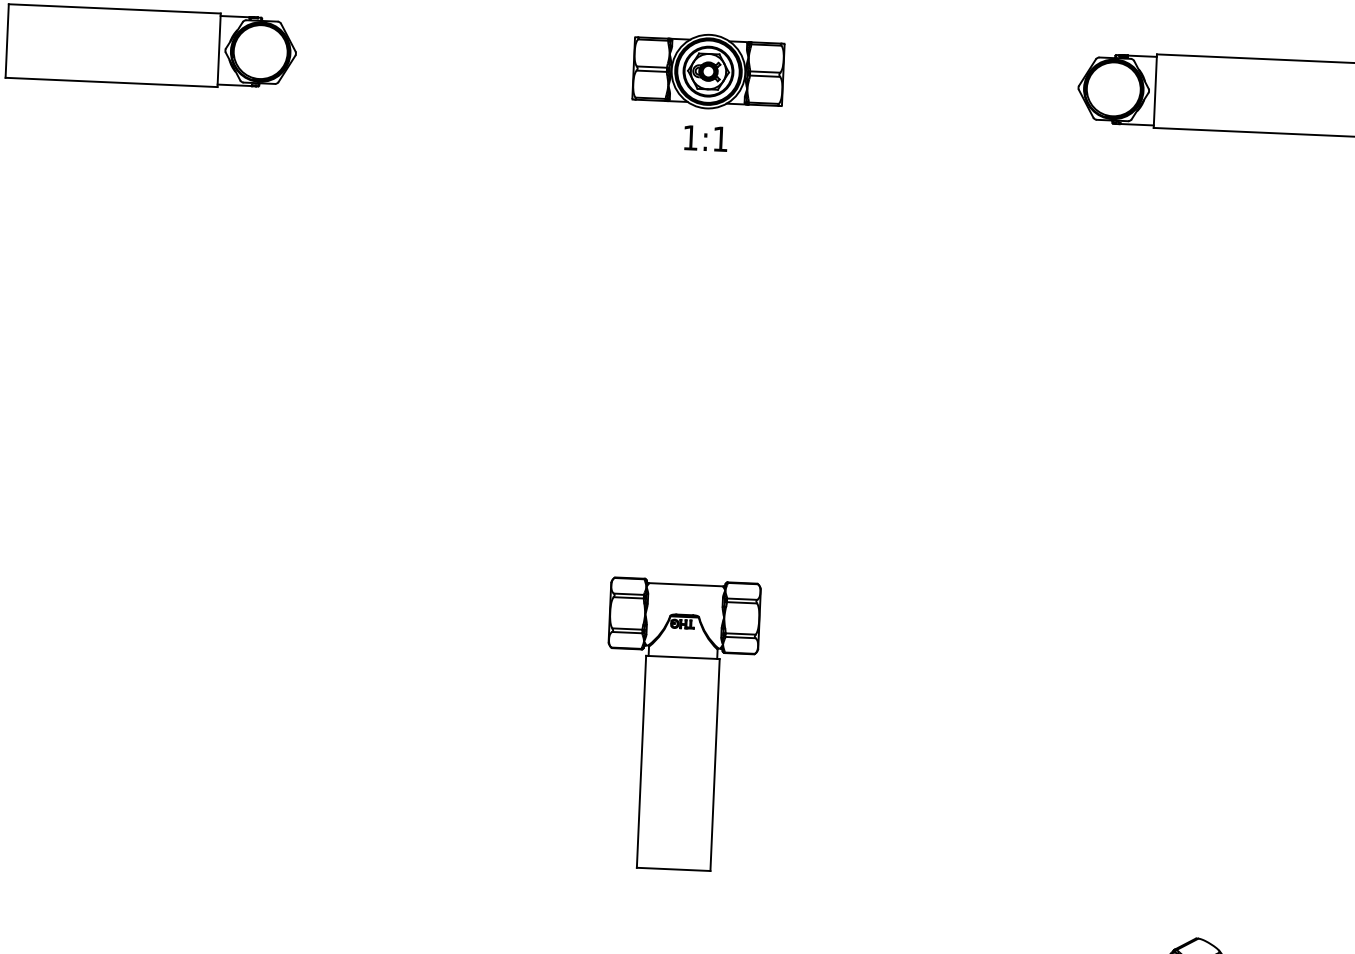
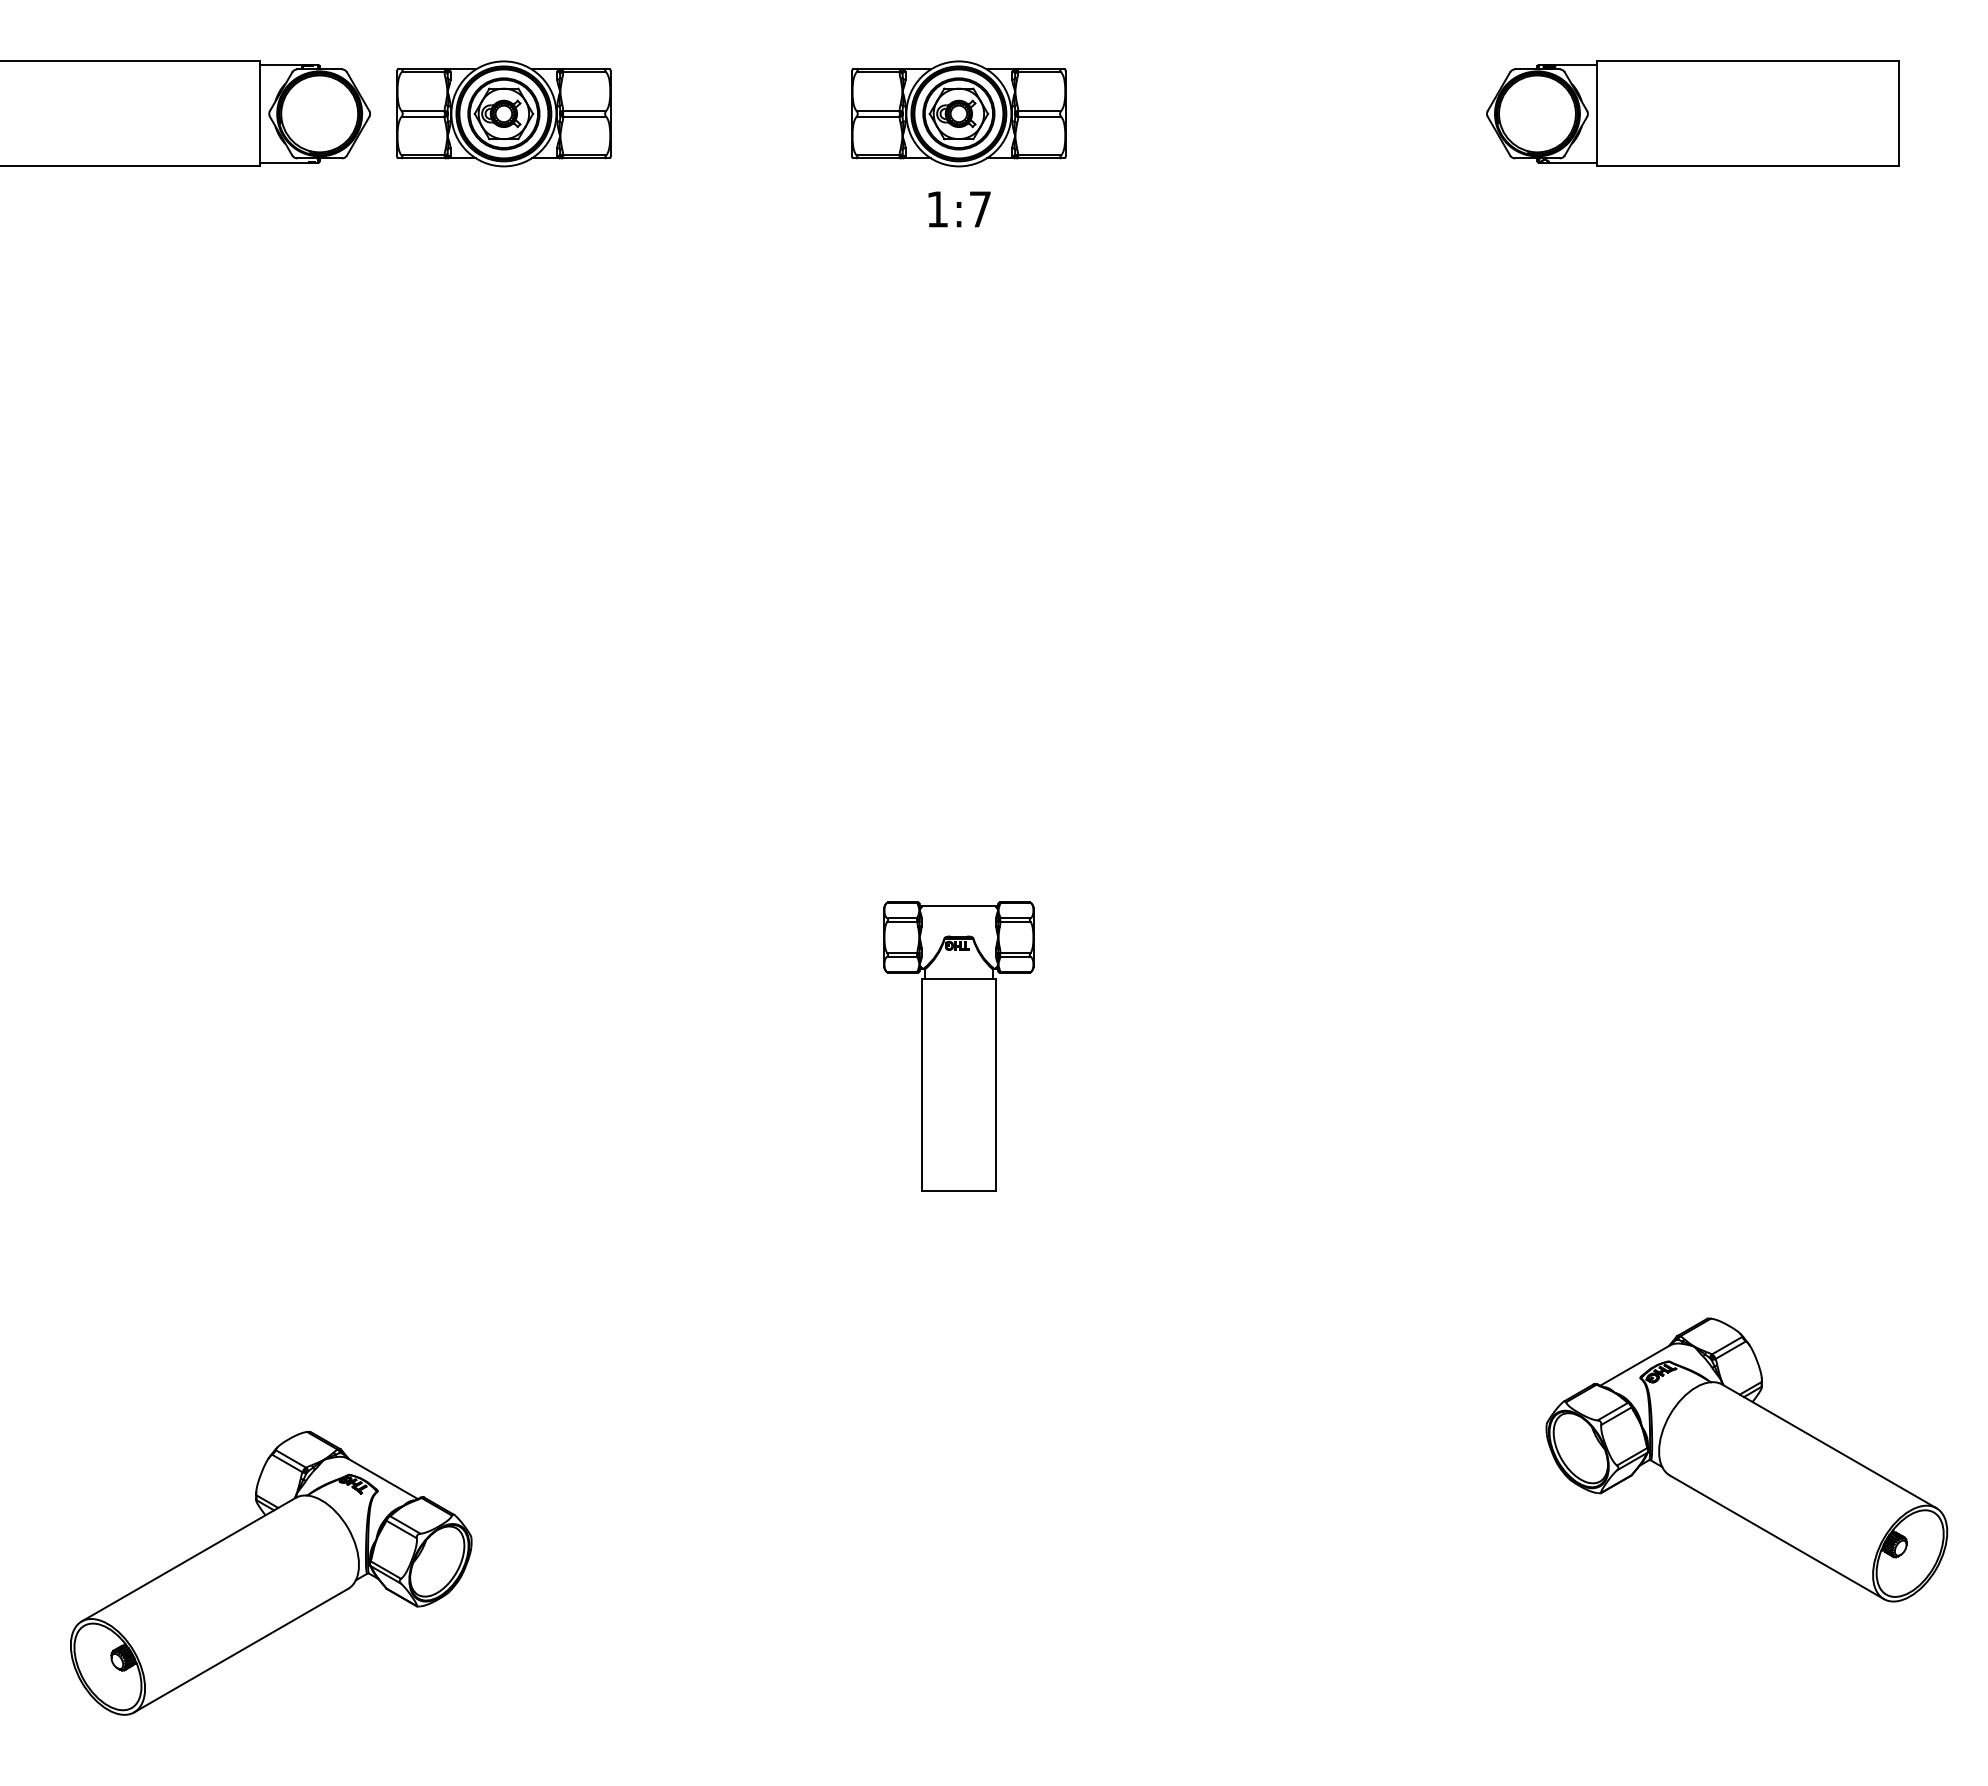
part: (389, 57) -> (503, 113), added
text: (720, 139) -> (980, 209), 1:1 -> 1:7
part: (679, 724) -> (958, 1046), size x0.7

